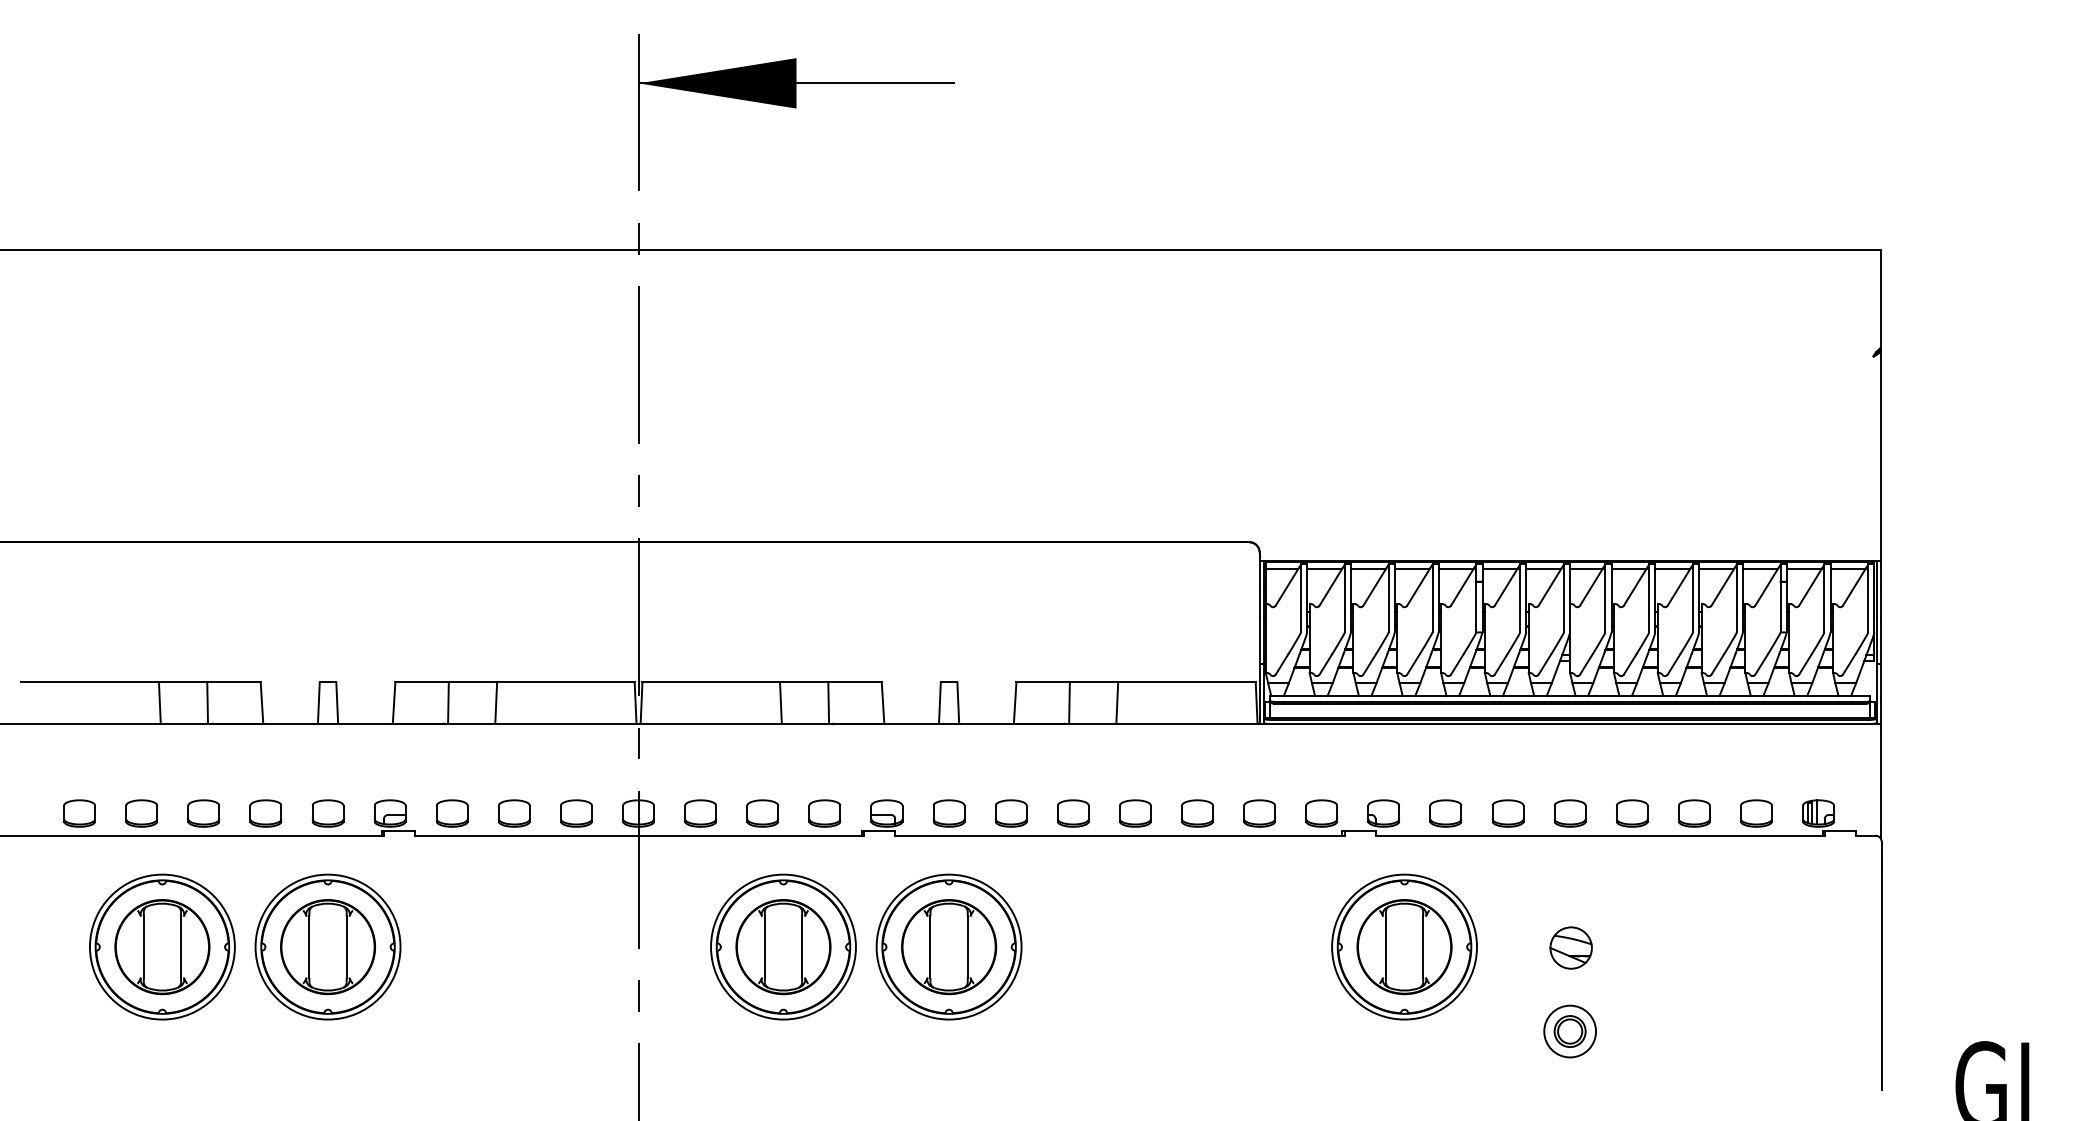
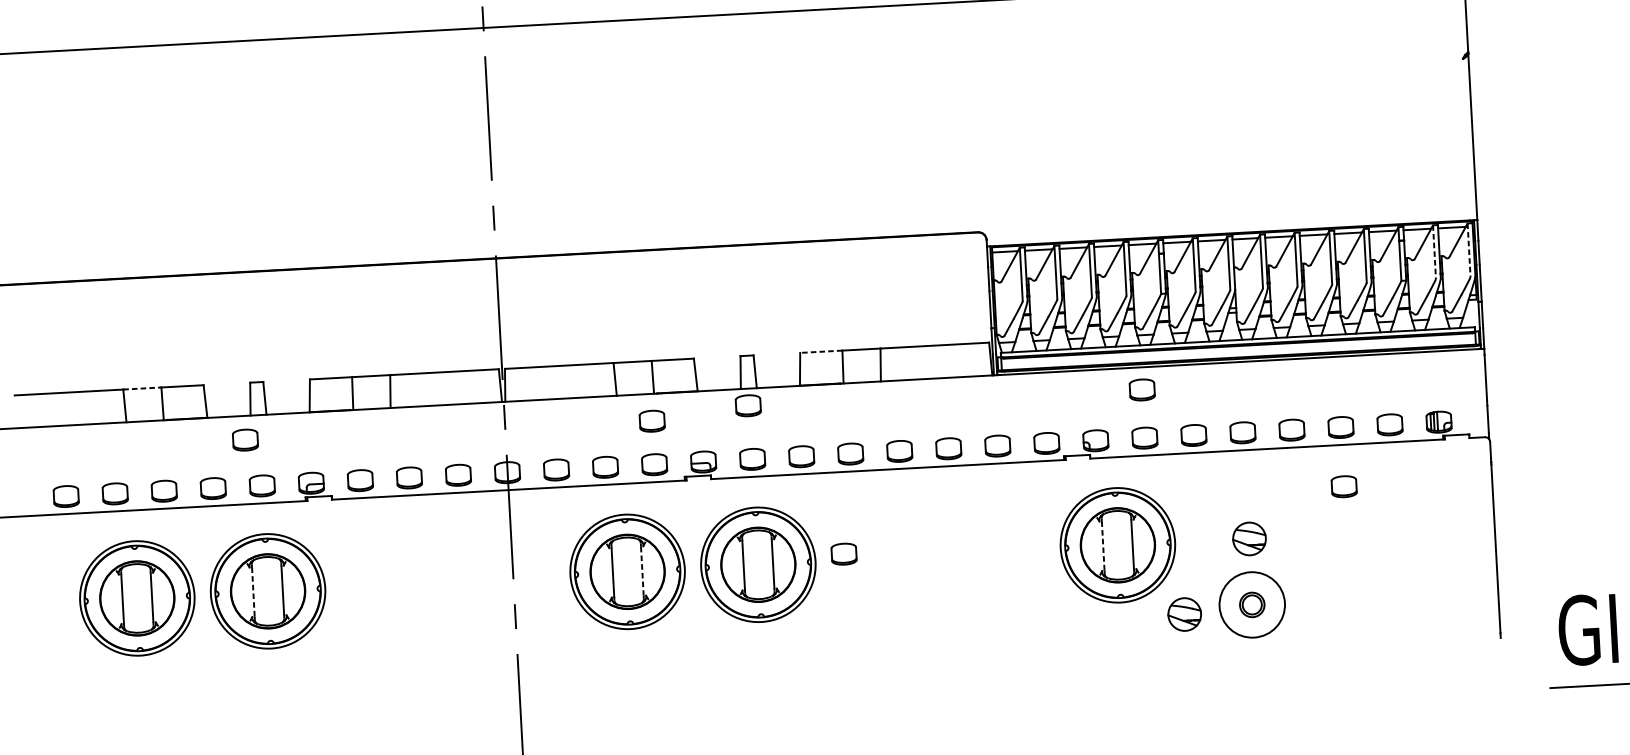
line: (1824, 598) -> (1434, 252), solid -> dashed
line: (1868, 598) -> (1469, 250), solid -> dashed
line: (183, 682) -> (142, 388), solid -> dashed
line: (1043, 682) -> (821, 351), solid -> dashed
part: (947, 745) -> (748, 405), added
part: (1445, 752) -> (1141, 389), added
part: (309, 754) -> (245, 440), added
part: (824, 758) -> (651, 421), added
part: (1694, 888) -> (1344, 486), added
part: (1057, 939) -> (843, 554), added
line: (309, 947) -> (253, 592), solid -> dashed
line: (802, 947) -> (642, 571), solid -> dashed
line: (1385, 947) -> (1102, 546), solid -> dashed
circle: (1570, 1031) -> (1252, 604), size x1.6
part: (1483, 1038) -> (1184, 614), added

